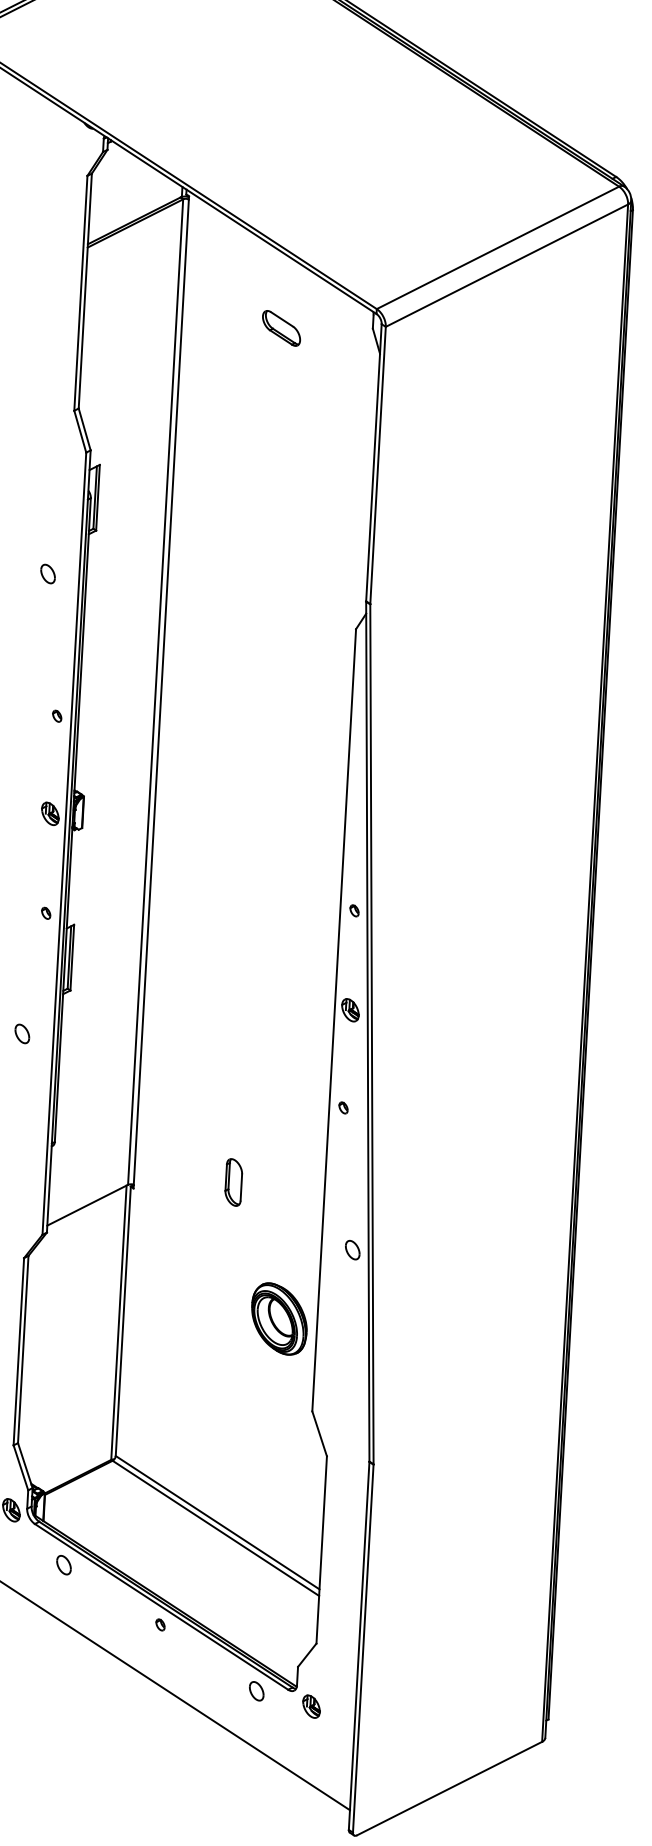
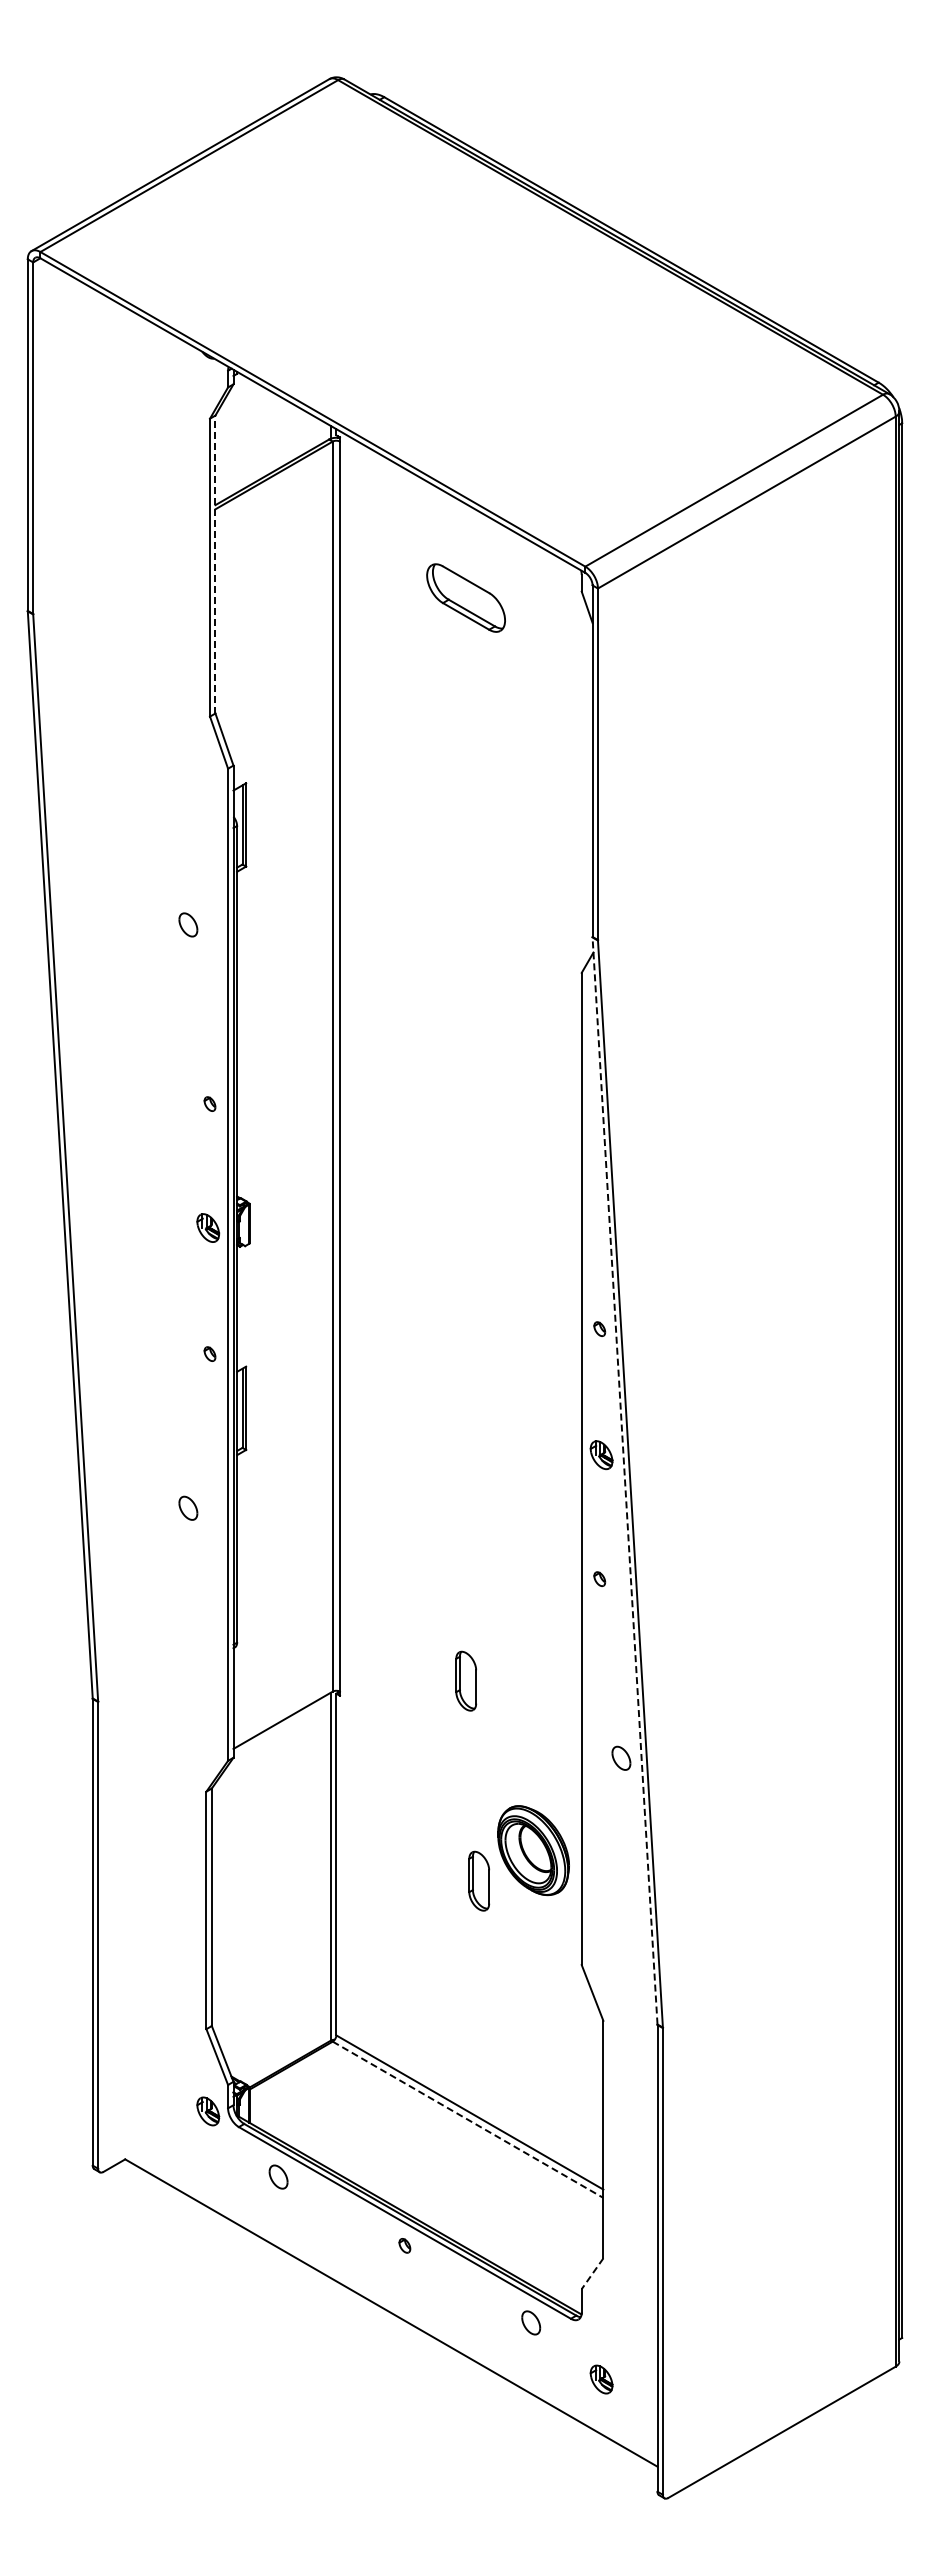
line: (85, 291) -> (215, 564), solid -> dashed
part: (281, 328) -> (466, 597), size x1.6
line: (368, 1031) -> (625, 1480), solid -> dashed
part: (235, 1340) -> (479, 1880), added
line: (216, 1528) -> (468, 2120), solid -> dashed
line: (307, 1655) -> (592, 2273), solid -> dashed
part: (311, 1706) -> (601, 2379), moved

